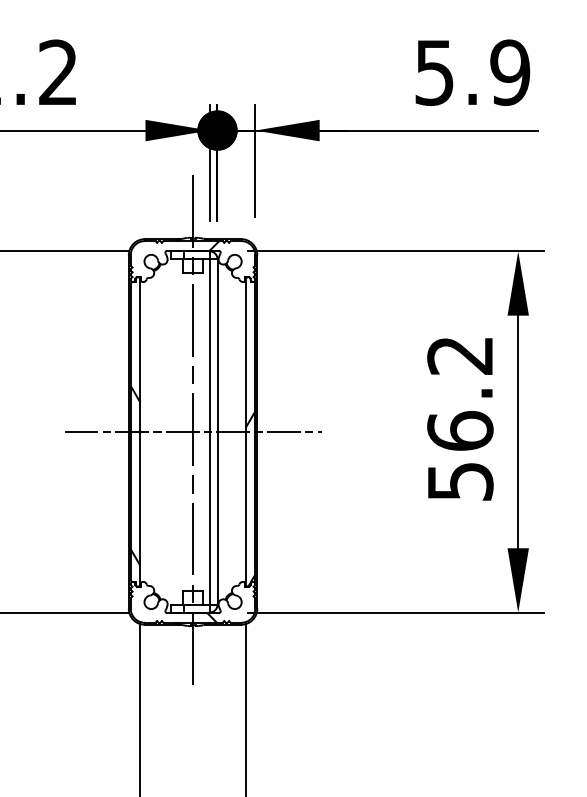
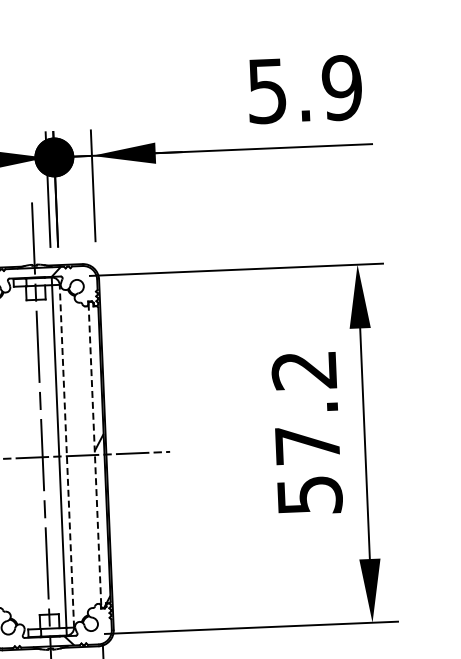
text: (460, 430) -> (307, 444), 56.2 -> 57.2
line: (217, 431) -> (66, 455), solid -> dashed
line: (245, 431) -> (94, 454), solid -> dashed

